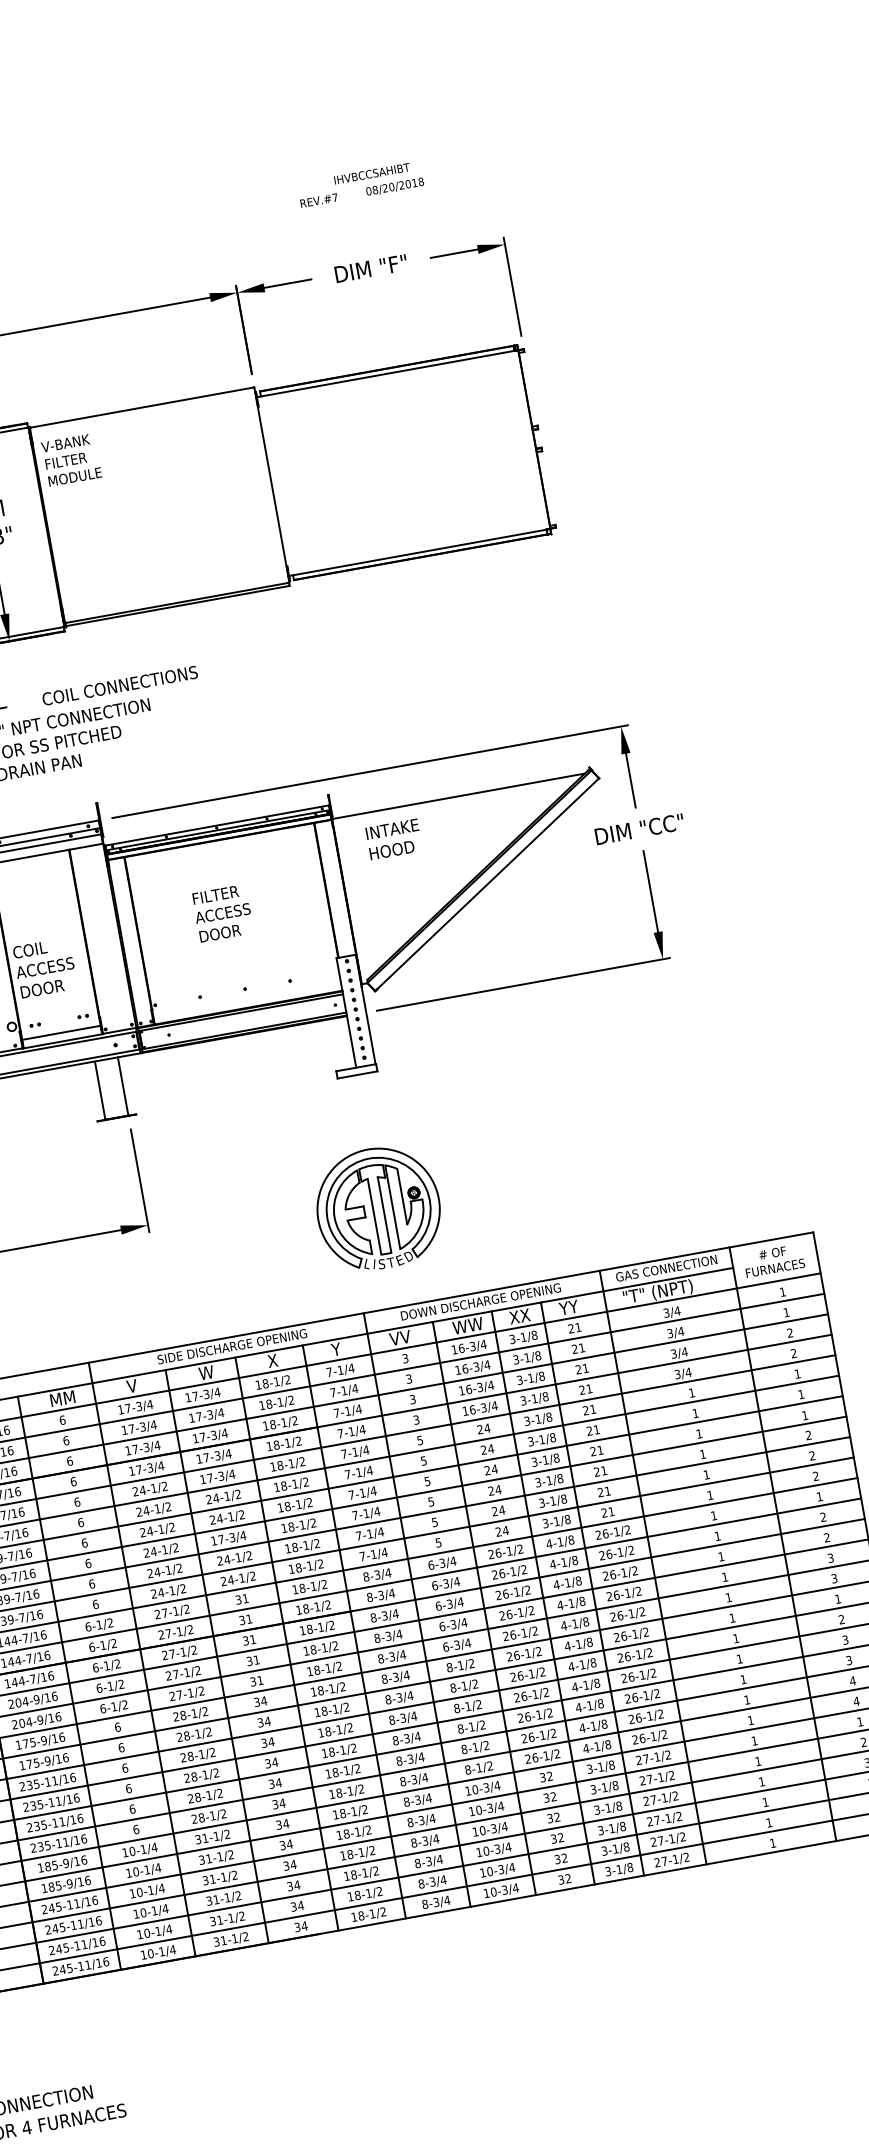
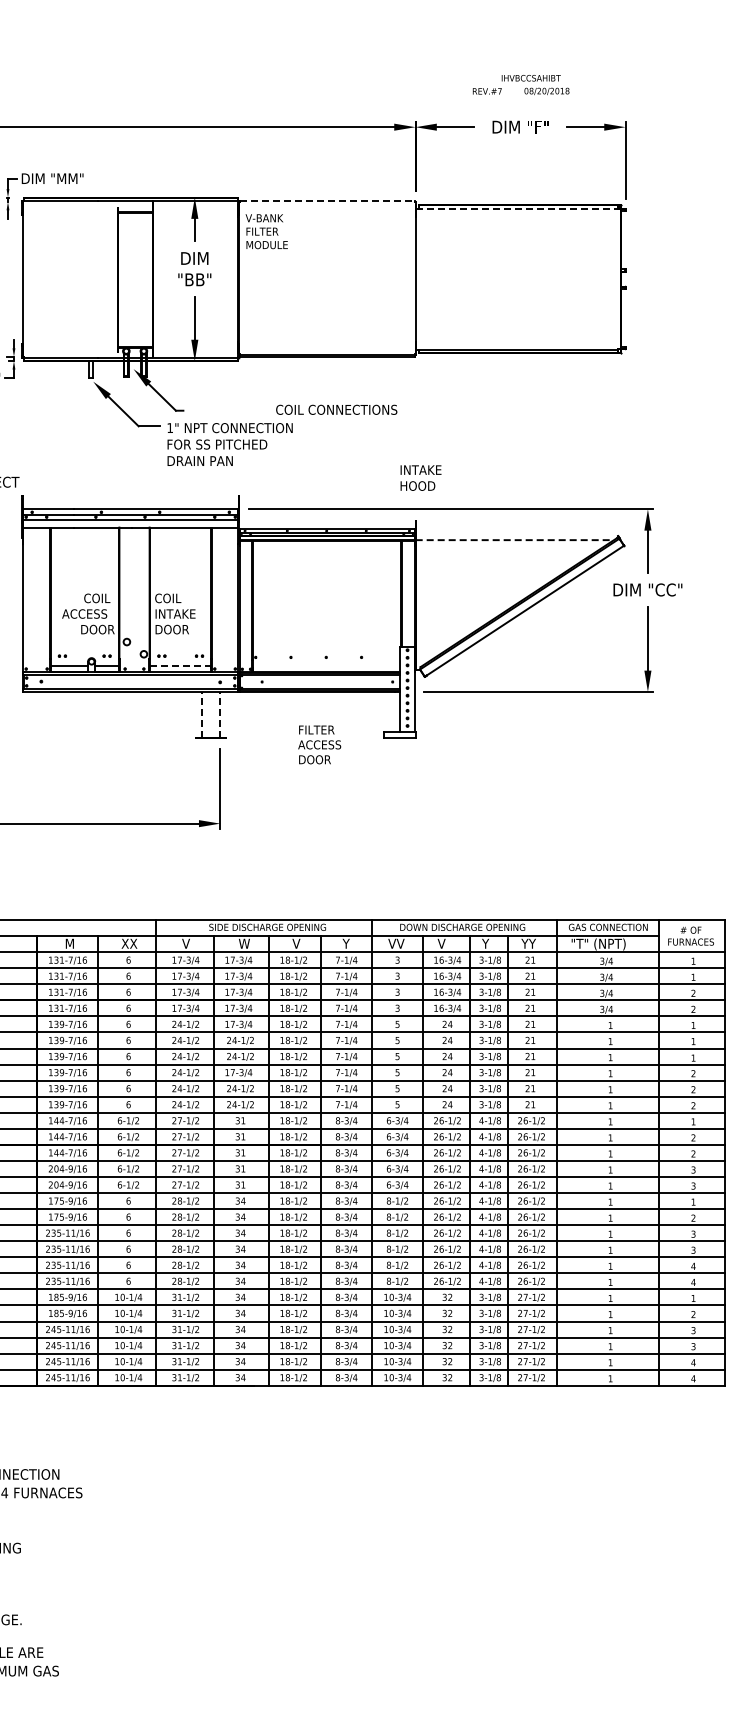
text: (360, 185) -> (520, 85), moved
line: (386, 374) -> (517, 209), solid -> dashed
line: (142, 407) -> (327, 201), solid -> dashed
text: (119, 685) -> (336, 409), moved
line: (459, 796) -> (515, 540), solid -> dashed
text: (393, 838) -> (420, 477), moved
text: (222, 912) -> (319, 744), moved
text: (44, 967) -> (176, 613), ACCESS -> INTAKE
line: (61, 1032) -> (180, 665), solid -> dashed
line: (123, 1086) -> (220, 714), solid -> dashed
line: (100, 1090) -> (202, 714), solid -> dashed
part: (378, 1208) -> (397, 842), removed
text: (518, 1316) -> (489, 943), XX -> Y
text: (467, 1325) -> (449, 943), WW -> V
text: (272, 1360) -> (296, 943), X -> V
text: (61, 1398) -> (130, 943), MM -> XX

